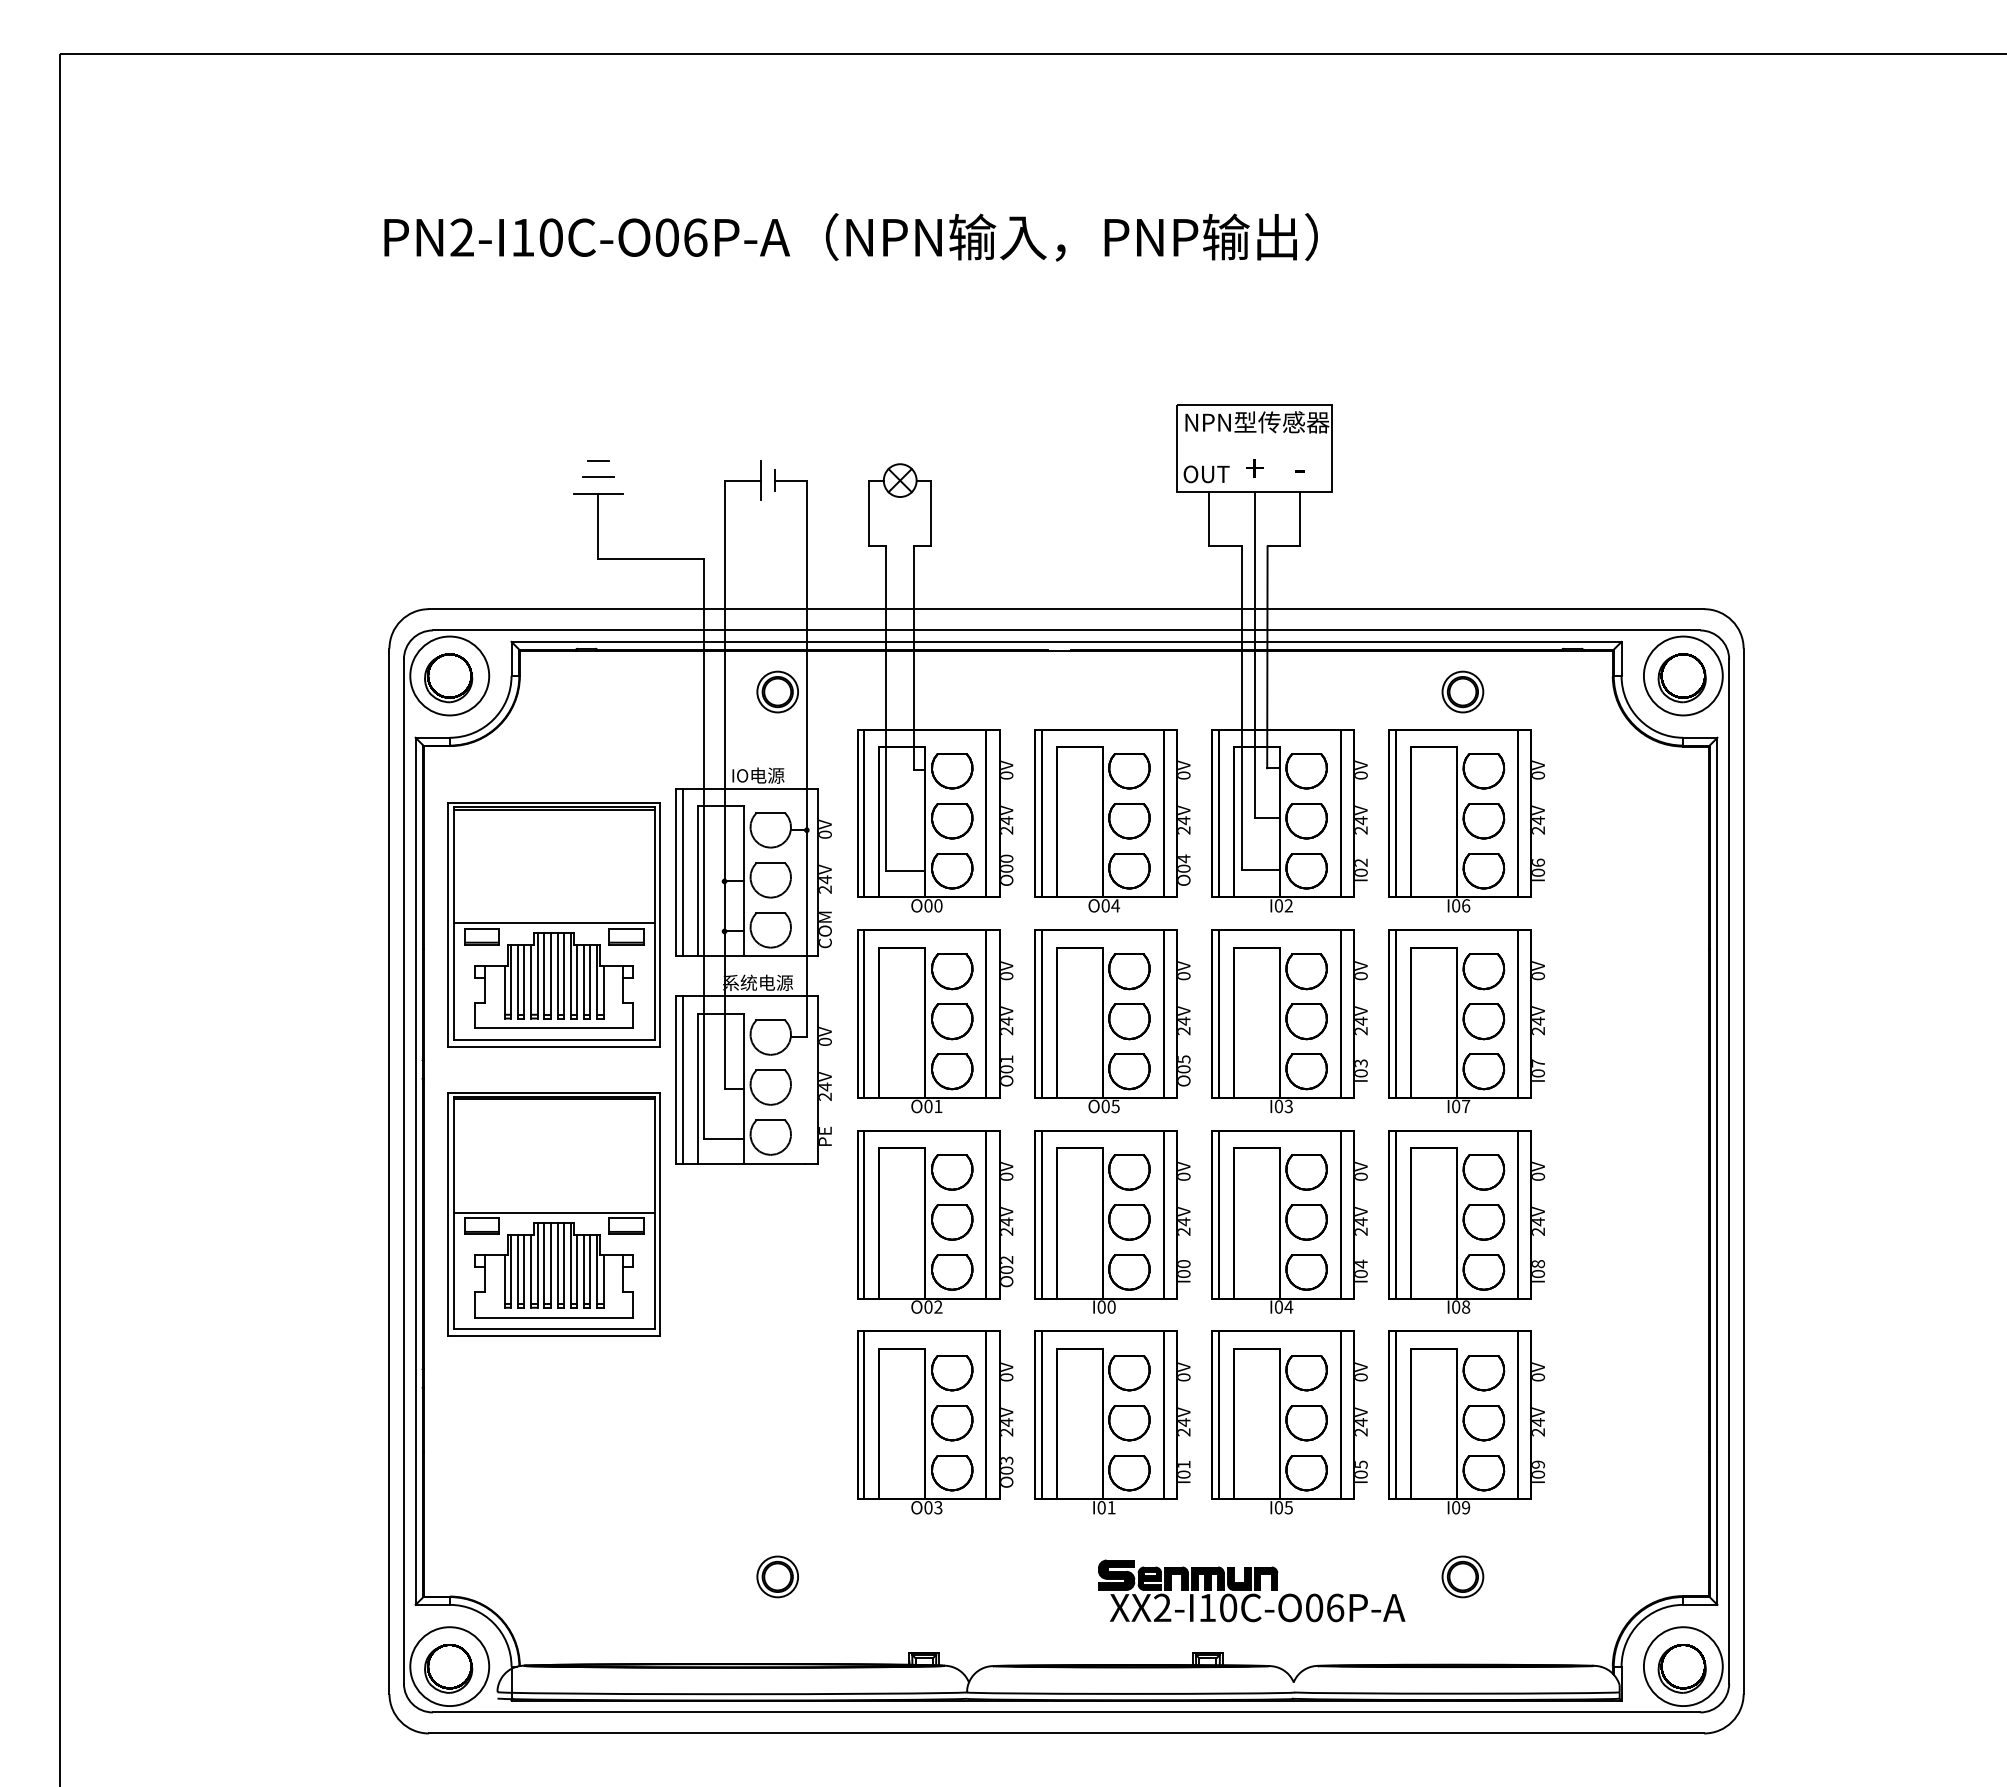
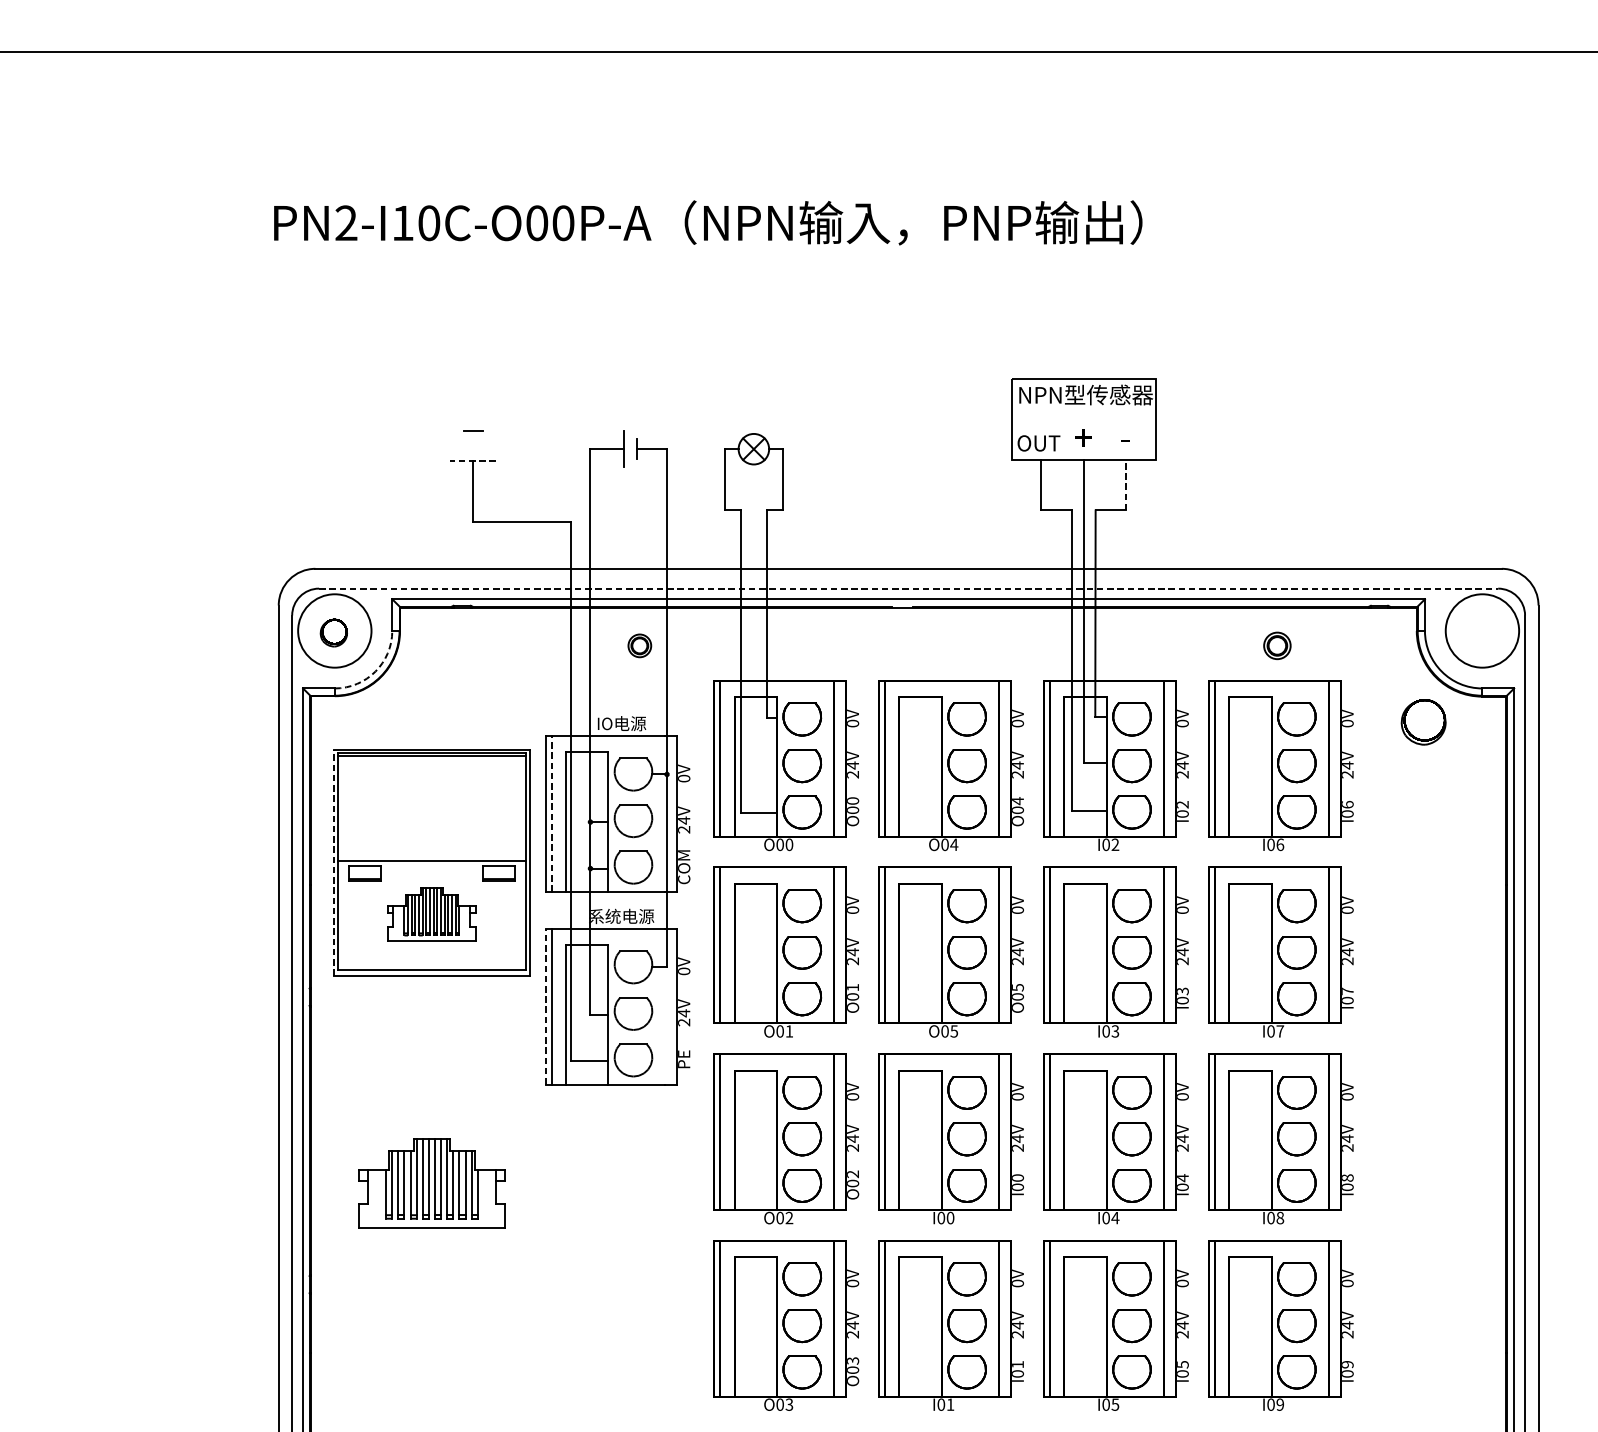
text: (695, 237) -> (563, 223), PN2-I10C-O06P-A -> PN2-I10C-O00P-A
line: (598, 477) -> (473, 446), removed
line: (598, 493) -> (473, 461), solid -> dashed
line: (1300, 518) -> (1126, 484), solid -> dashed
line: (1066, 630) -> (908, 588), solid -> dashed
part: (448, 678) -> (333, 633), size x0.6
part: (1681, 678) -> (1423, 722), moved
part: (777, 691) -> (639, 645), size x0.6
part: (1462, 691) -> (1276, 645), size x0.7
arc: (493, 719) -> (375, 671), solid -> dashed
line: (682, 872) -> (551, 813), solid -> dashed
line: (448, 925) -> (333, 863), solid -> dashed
part: (553, 980) -> (431, 914), size x0.6
line: (676, 1079) -> (545, 1006), solid -> dashed
part: (553, 1214) -> (431, 1131), removed

